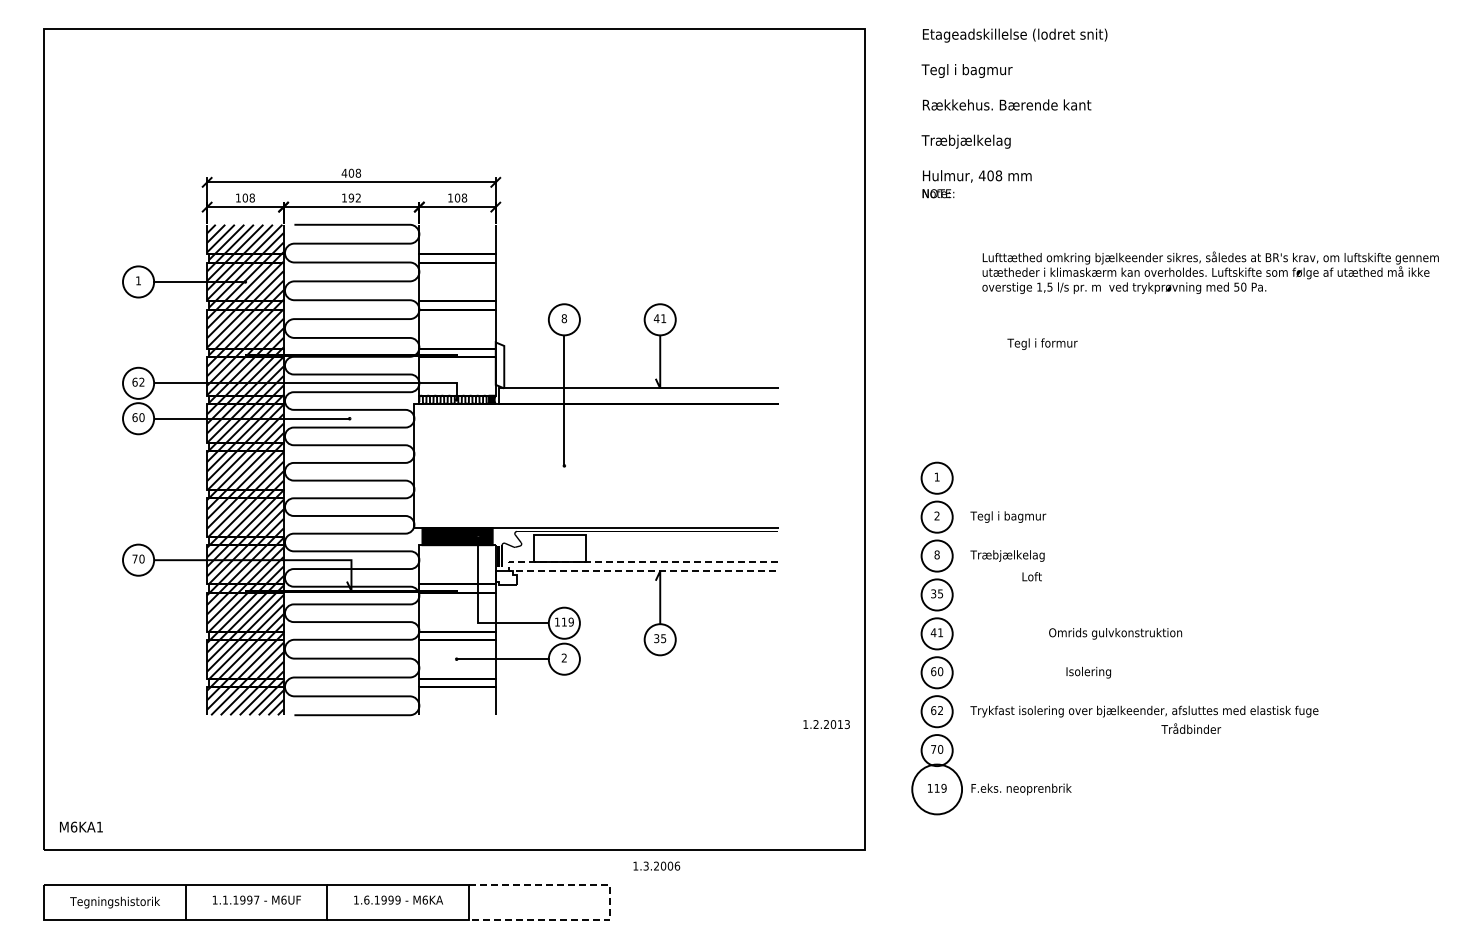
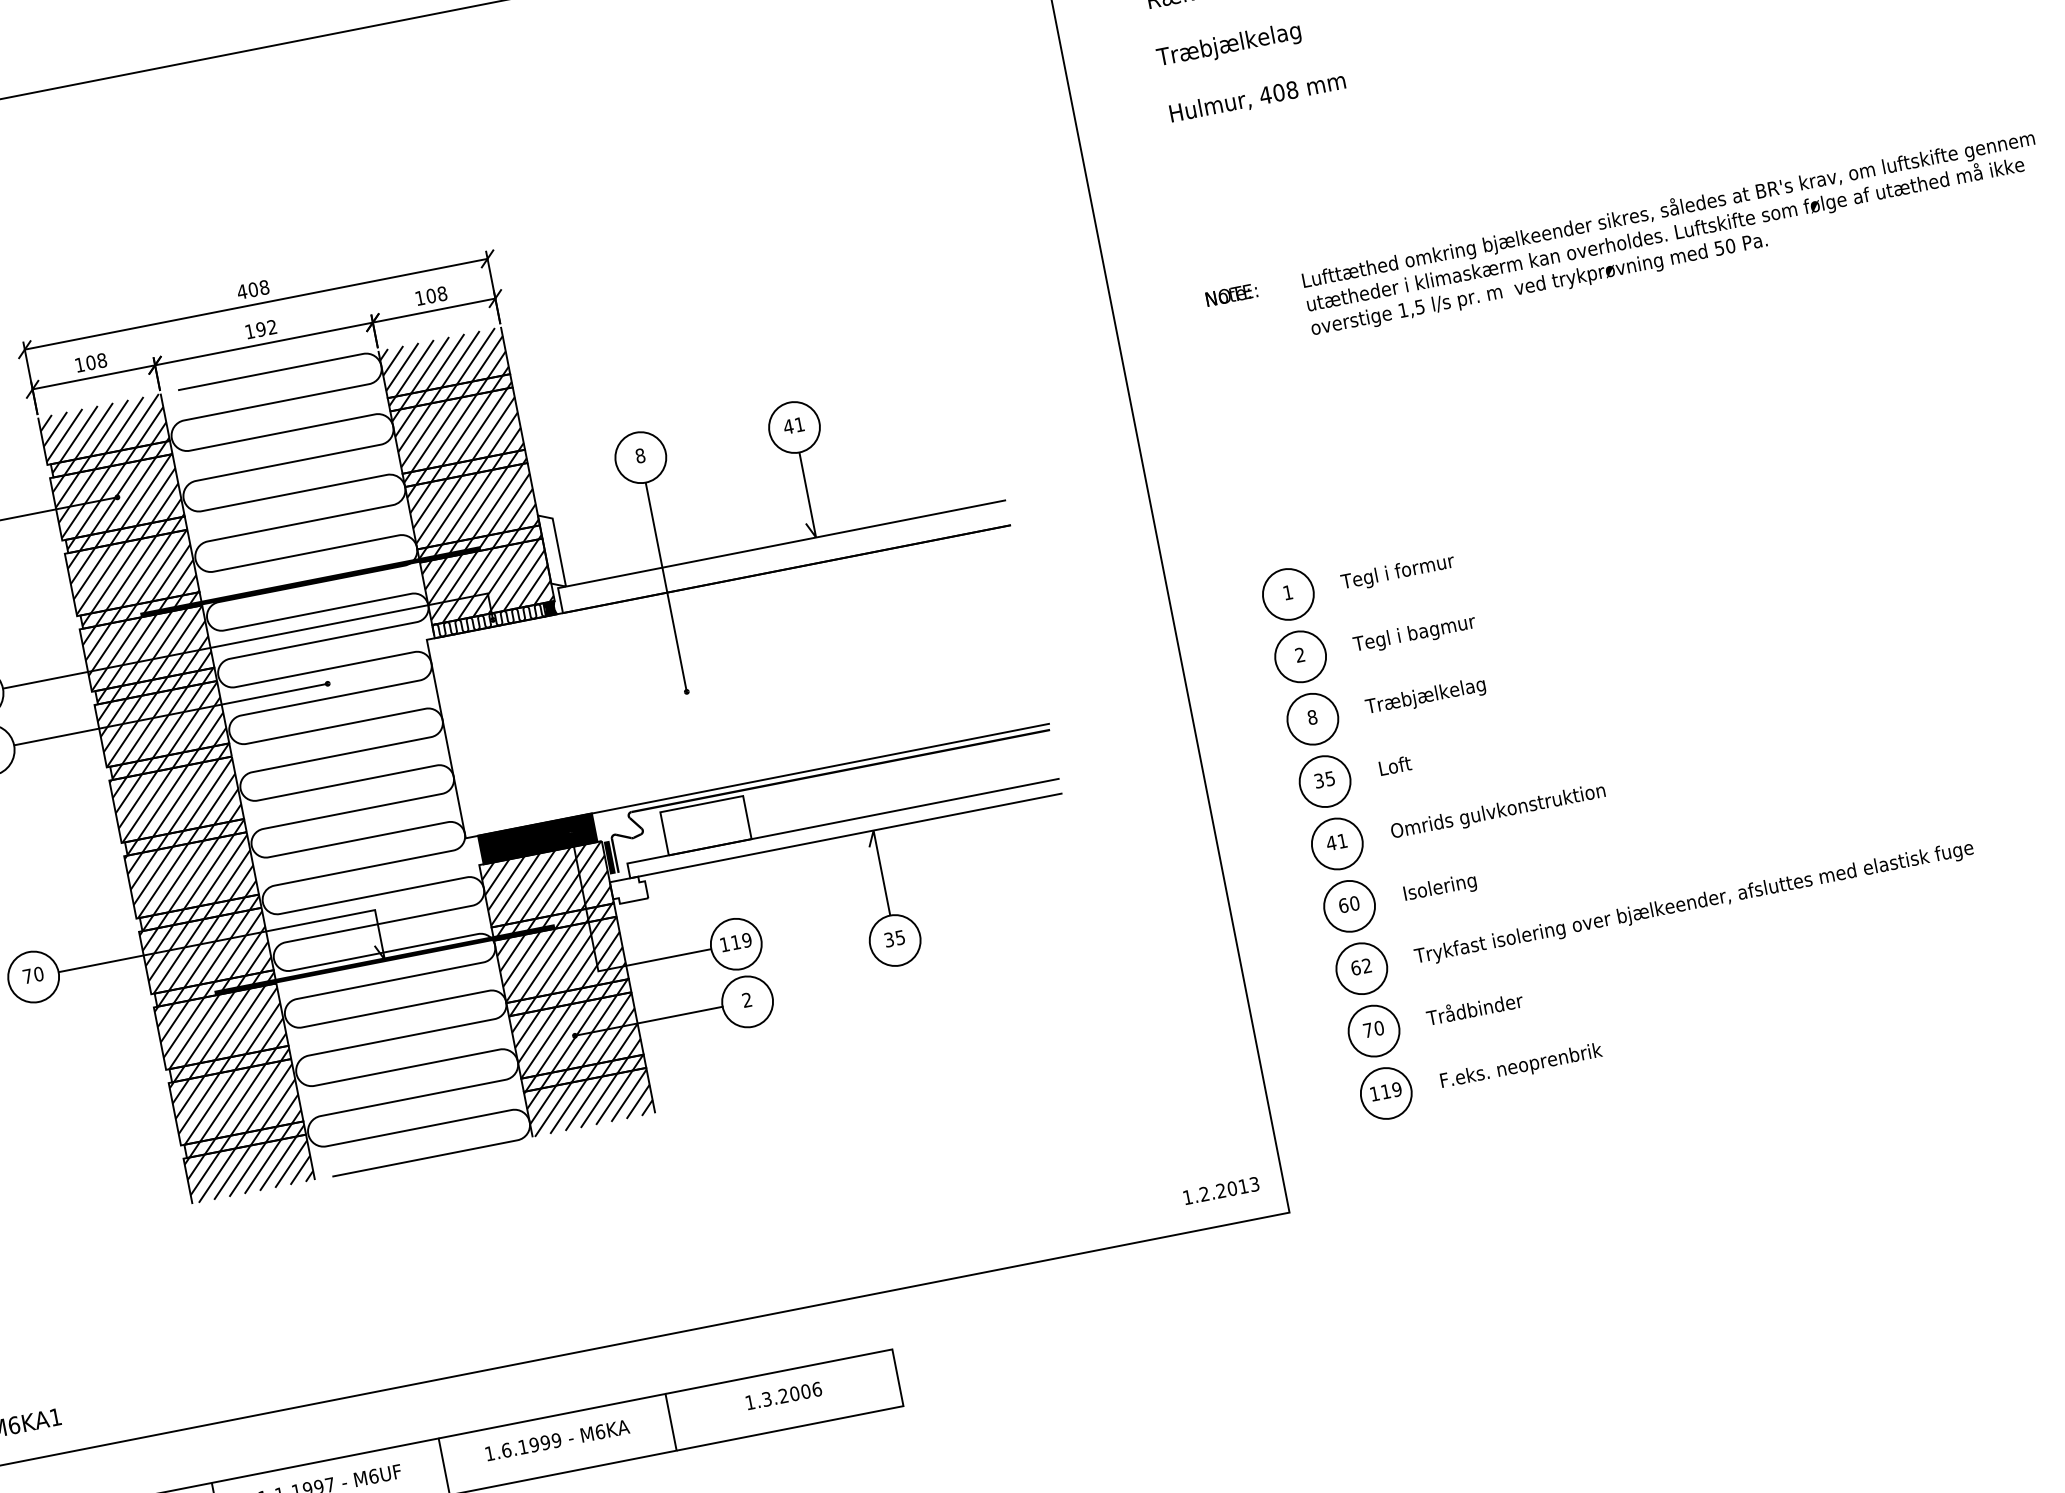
text: (938, 193) -> (1231, 294), moved
text: (1210, 272) -> (1672, 233), moved
hatch: (457, 309) -> (466, 474), added
text: (1042, 343) -> (1397, 571), moved
line: (508, 566) -> (628, 870), dashed -> solid
text: (1031, 576) -> (1394, 765), moved
hatch: (457, 630) -> (567, 989), added
text: (1115, 633) -> (1498, 811), moved
text: (1088, 672) -> (1439, 888), moved
text: (826, 724) -> (1221, 1190), moved
text: (1191, 728) -> (1474, 1007), moved
circle: (936, 789) -> (1385, 1093), size x0.62
text: (656, 865) -> (783, 1394), moved
line: (610, 902) -> (898, 1377), dashed -> solid

